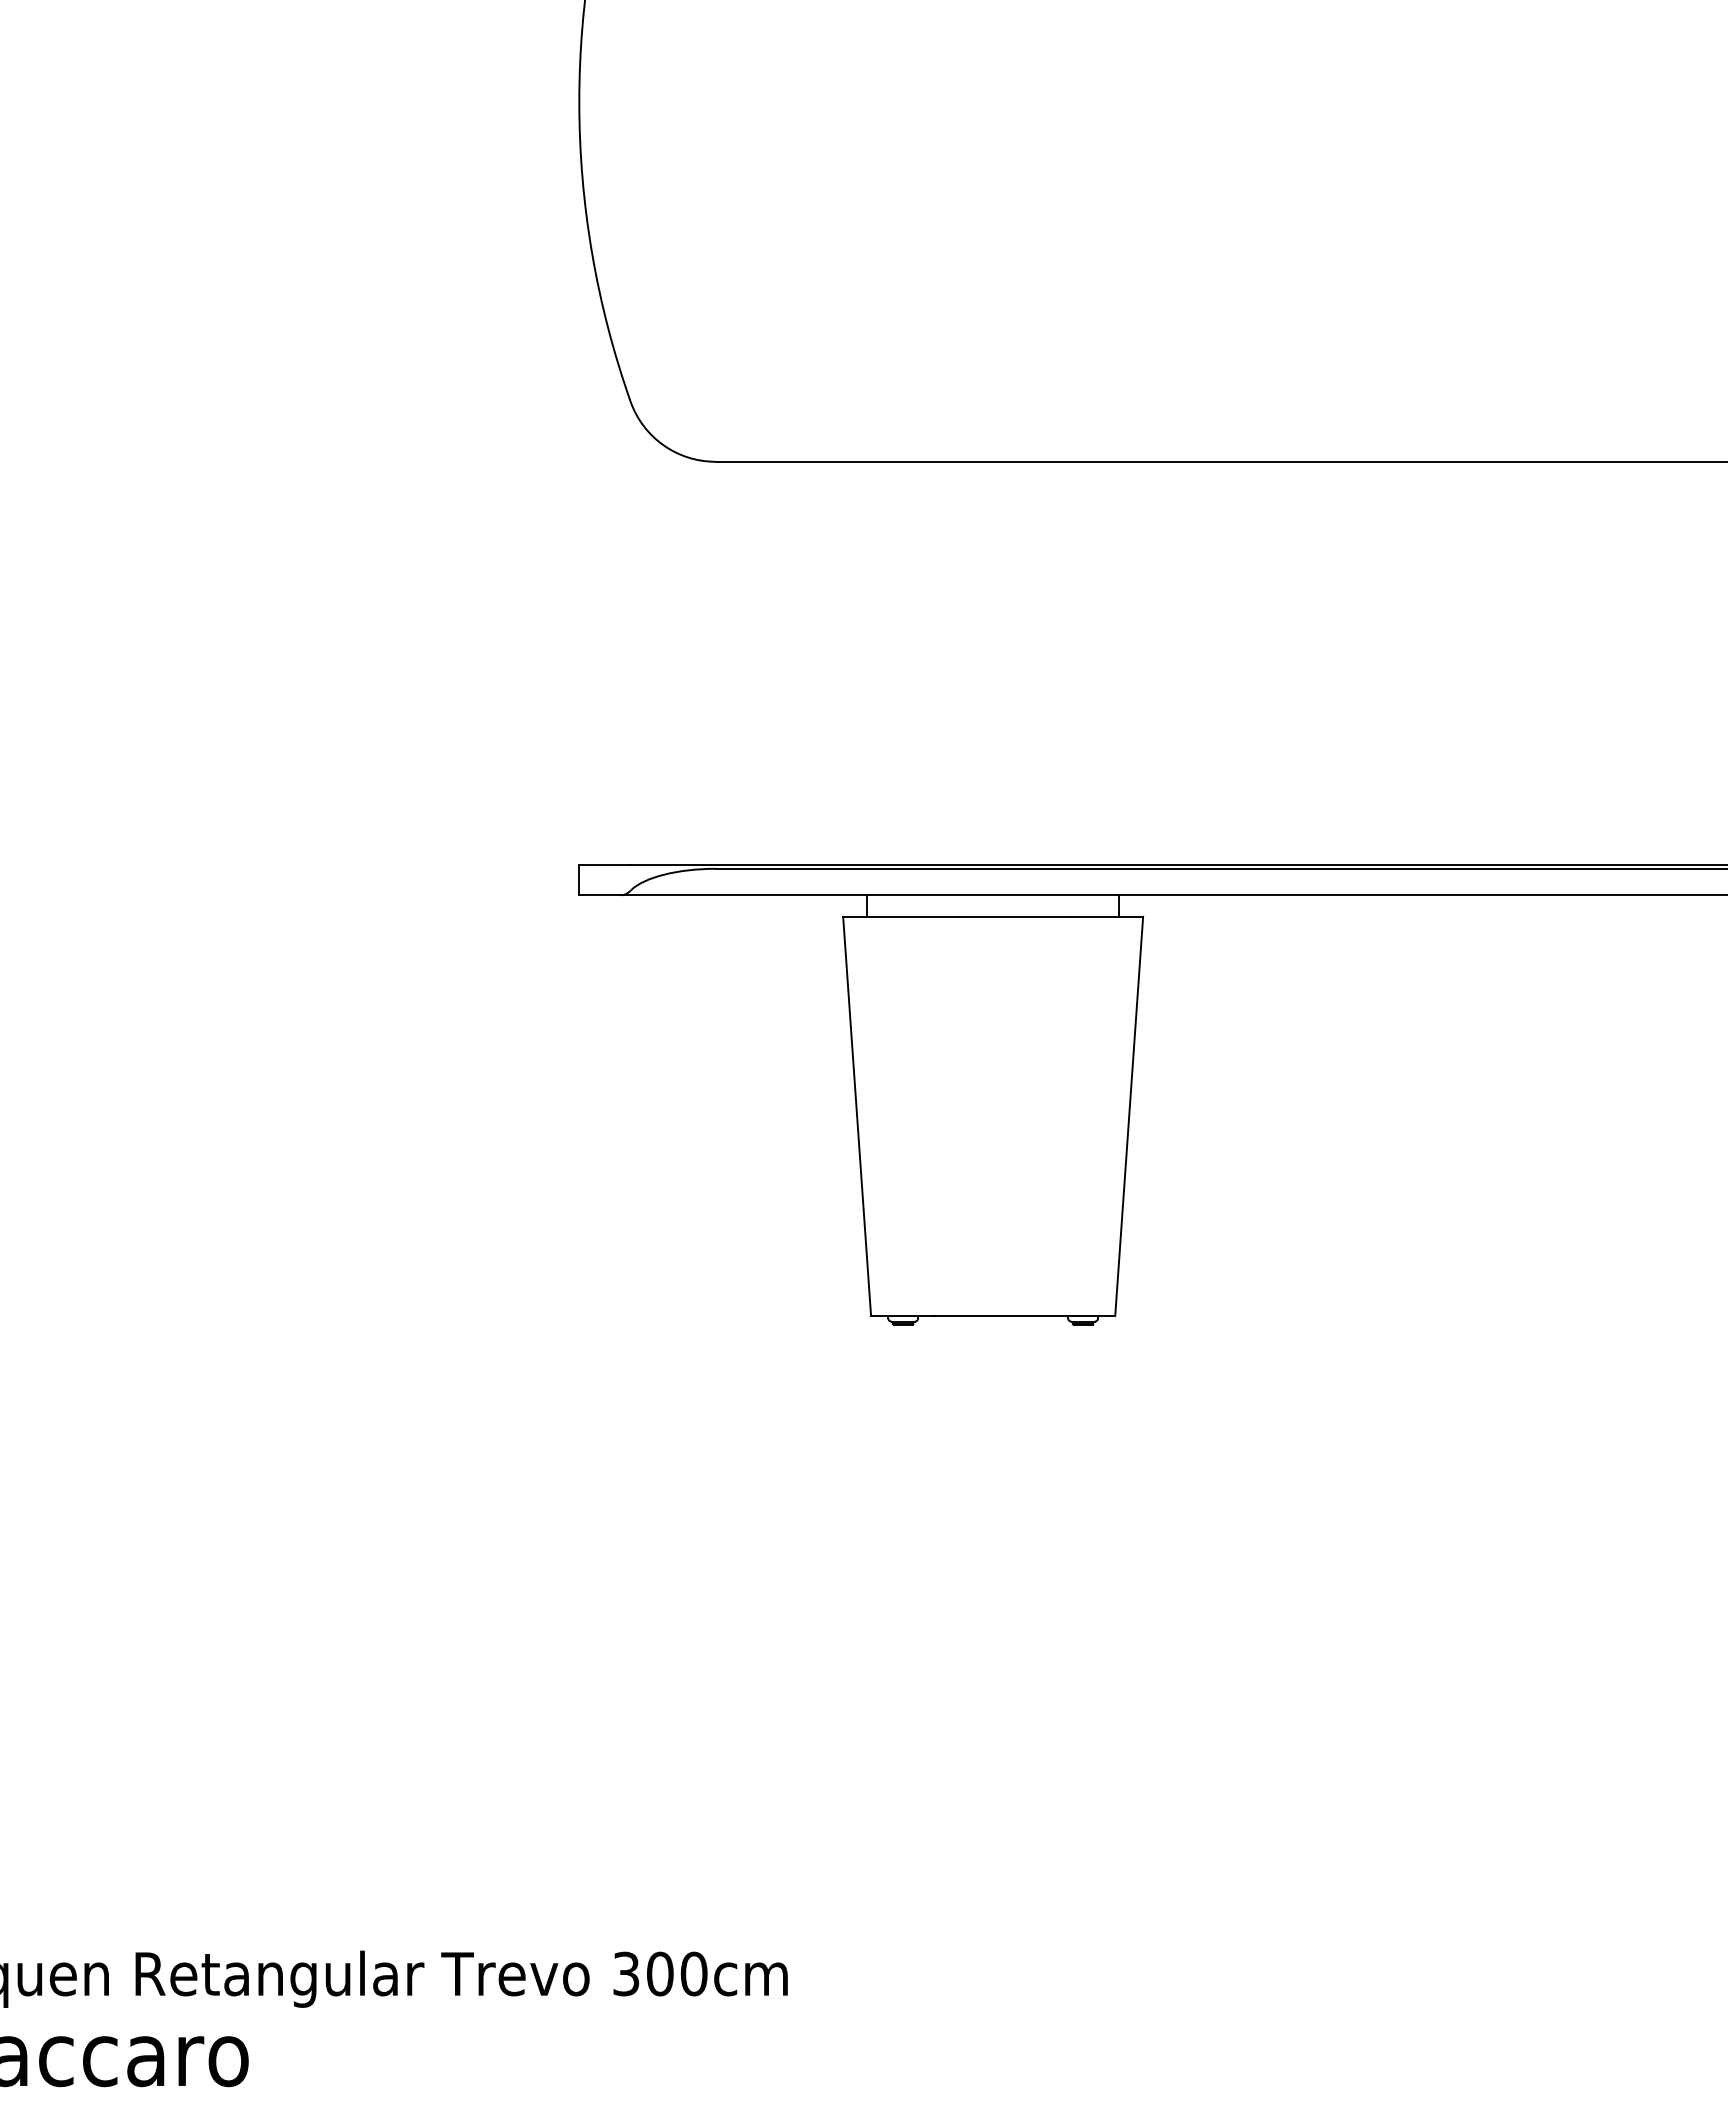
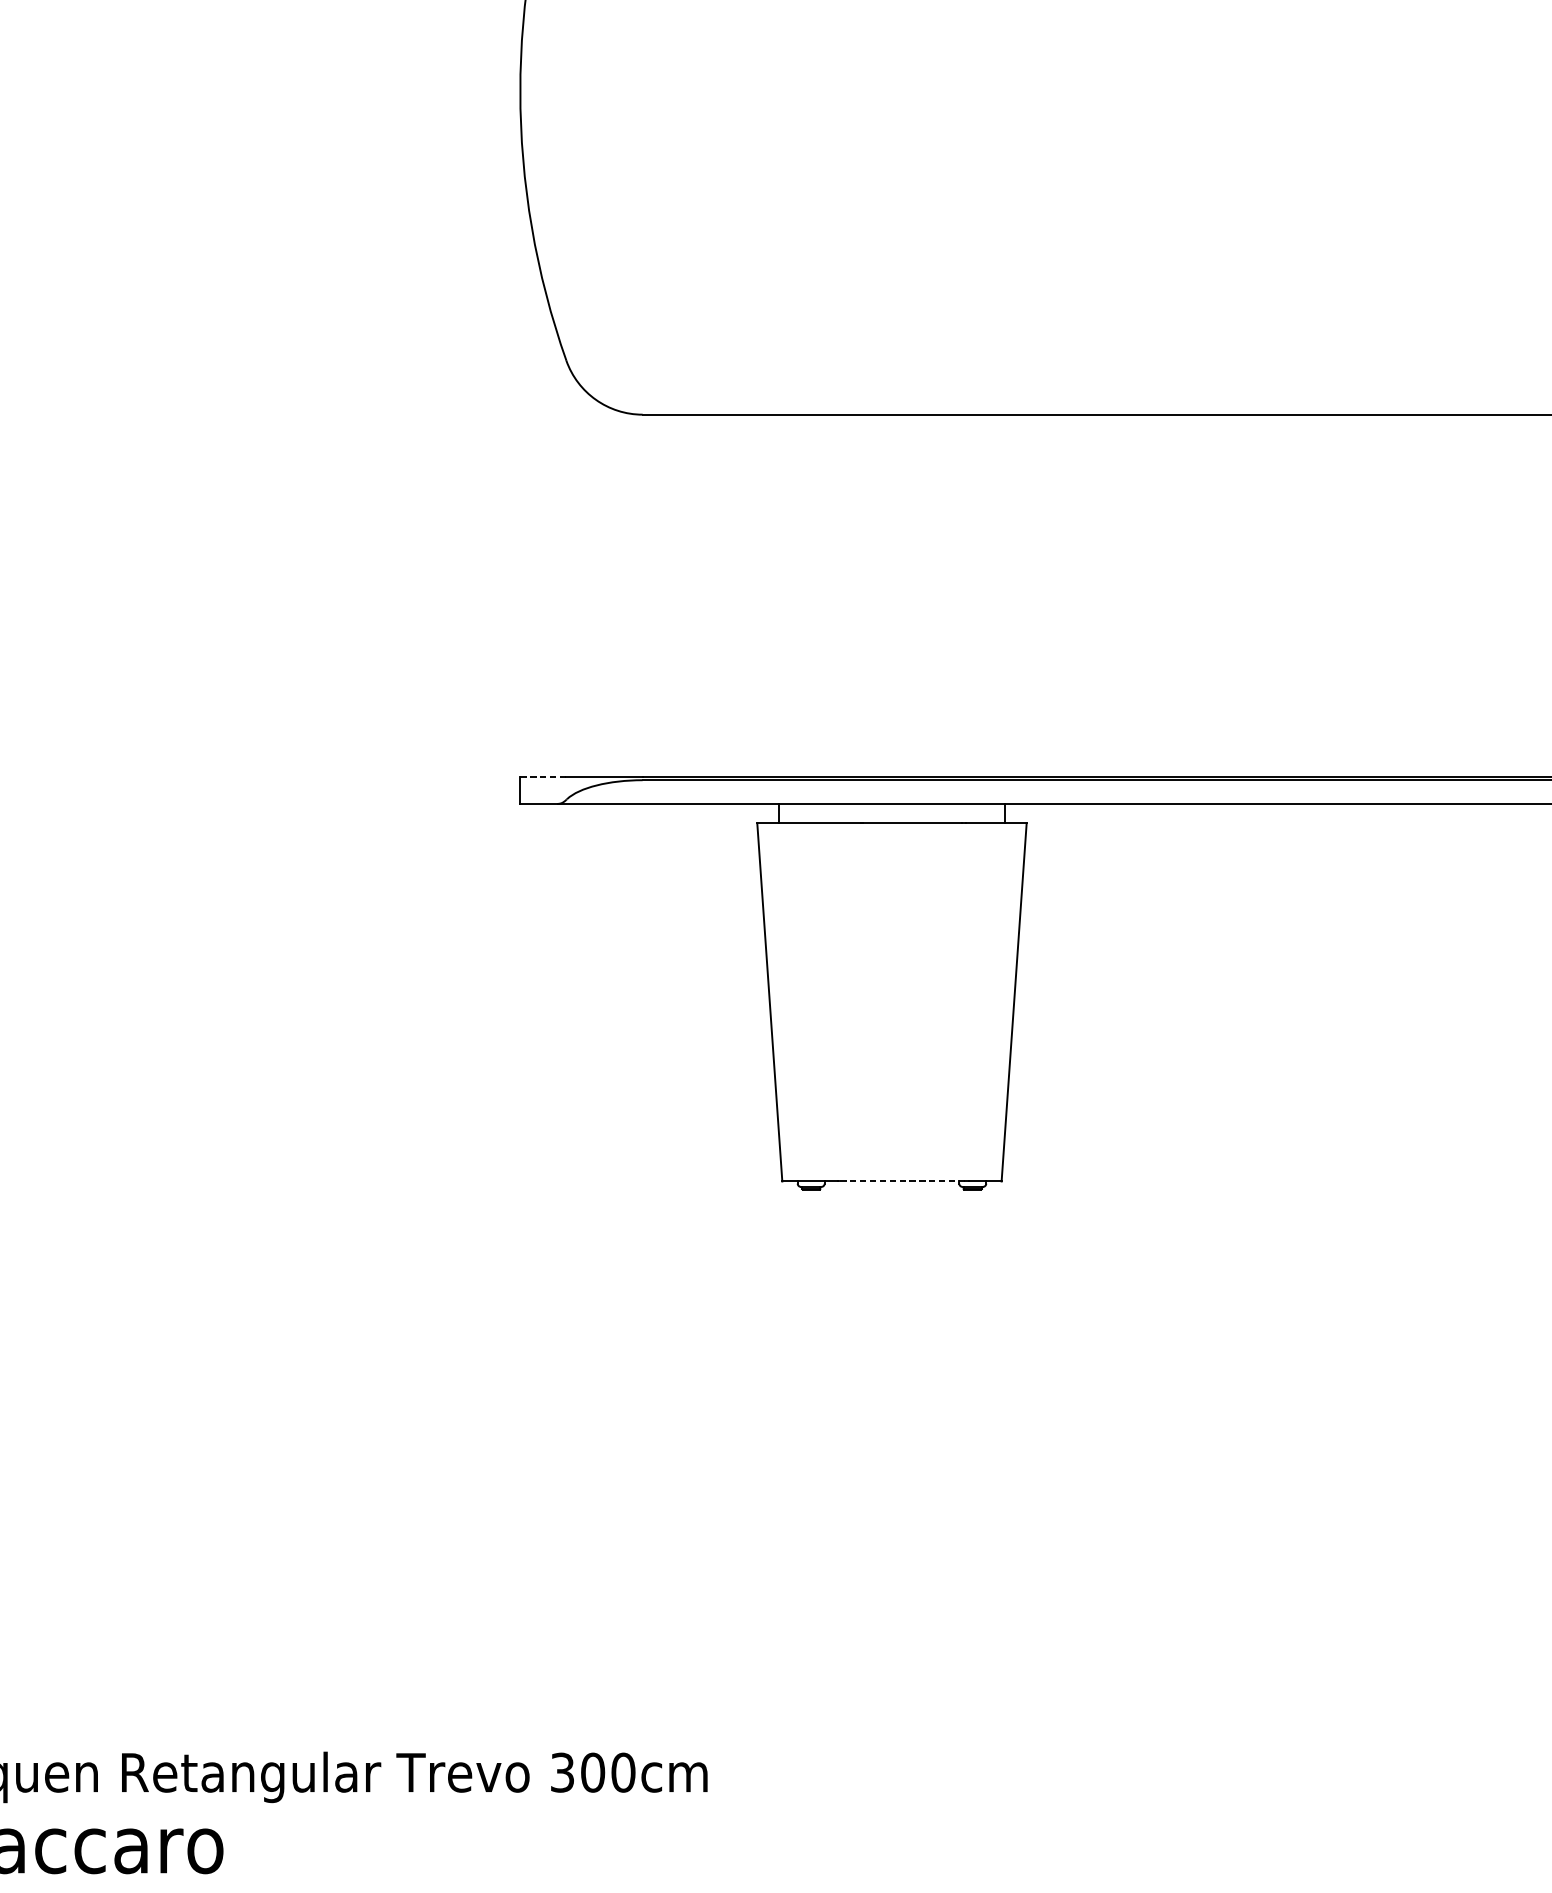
line: (604, 865) -> (542, 777), solid -> dashed
line: (1004, 1315) -> (902, 1181), solid -> dashed

